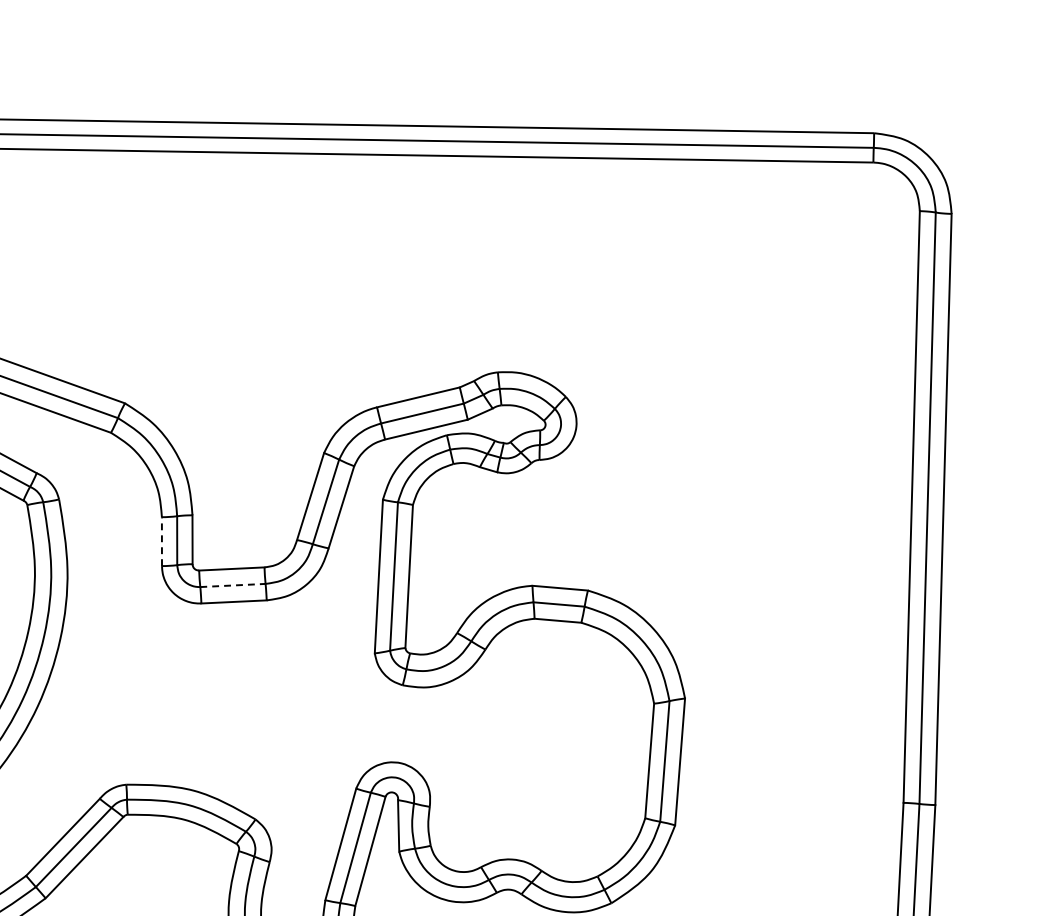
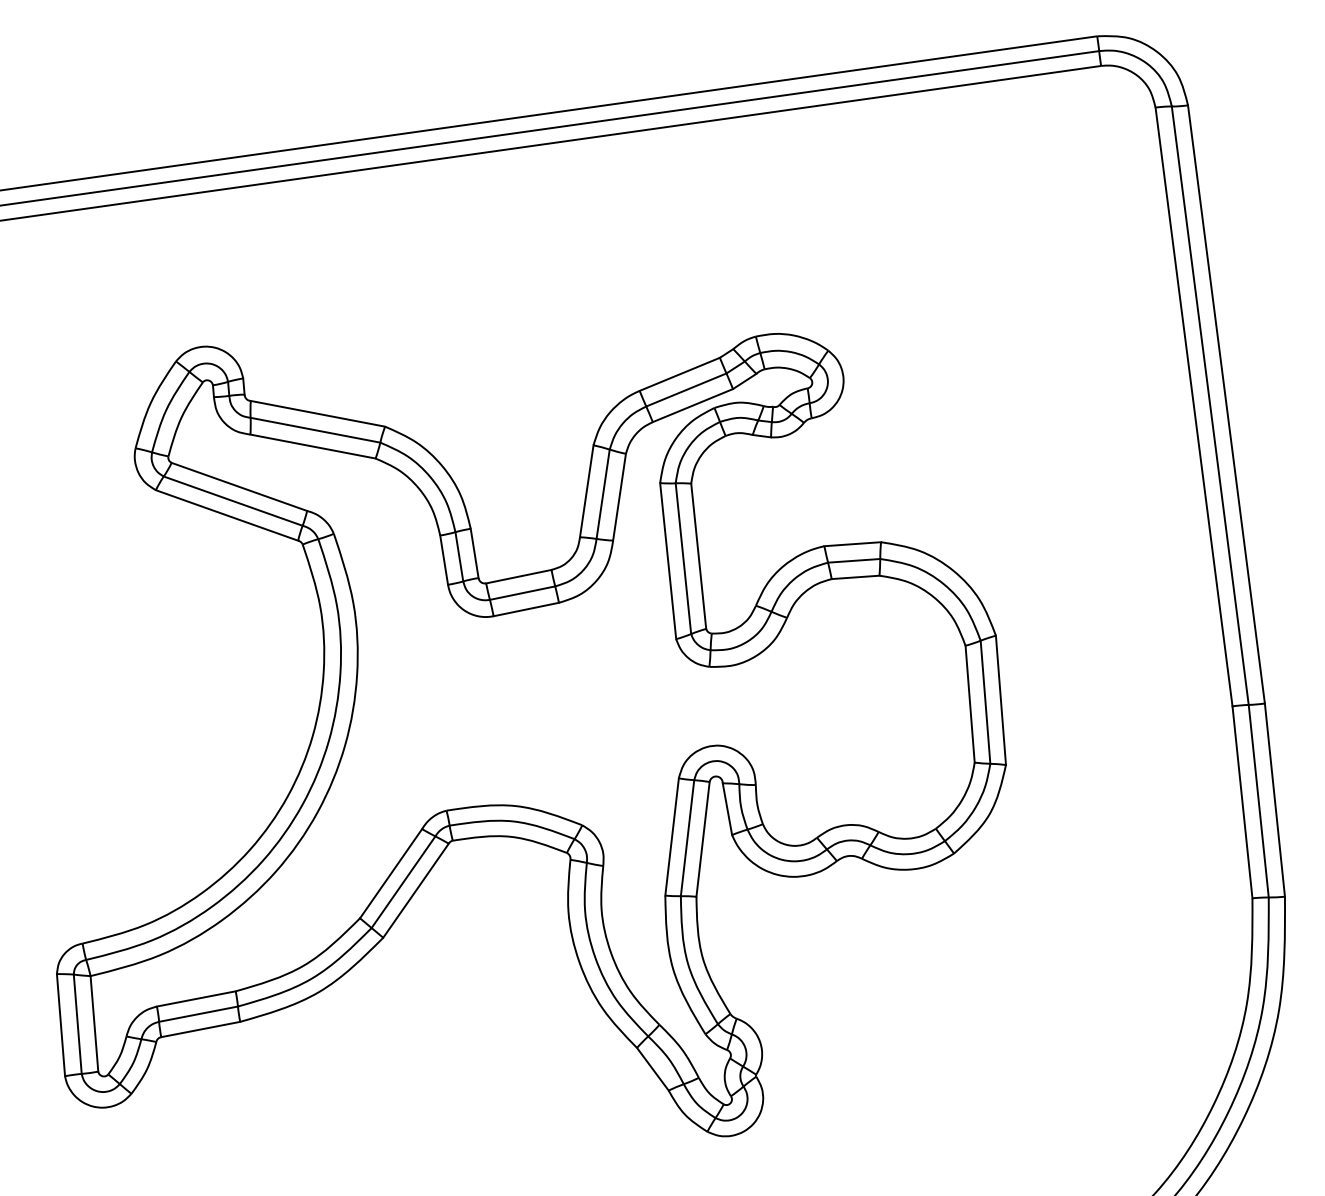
line: (162, 542) -> (444, 560), dashed -> solid
line: (233, 585) -> (523, 593), dashed -> solid

